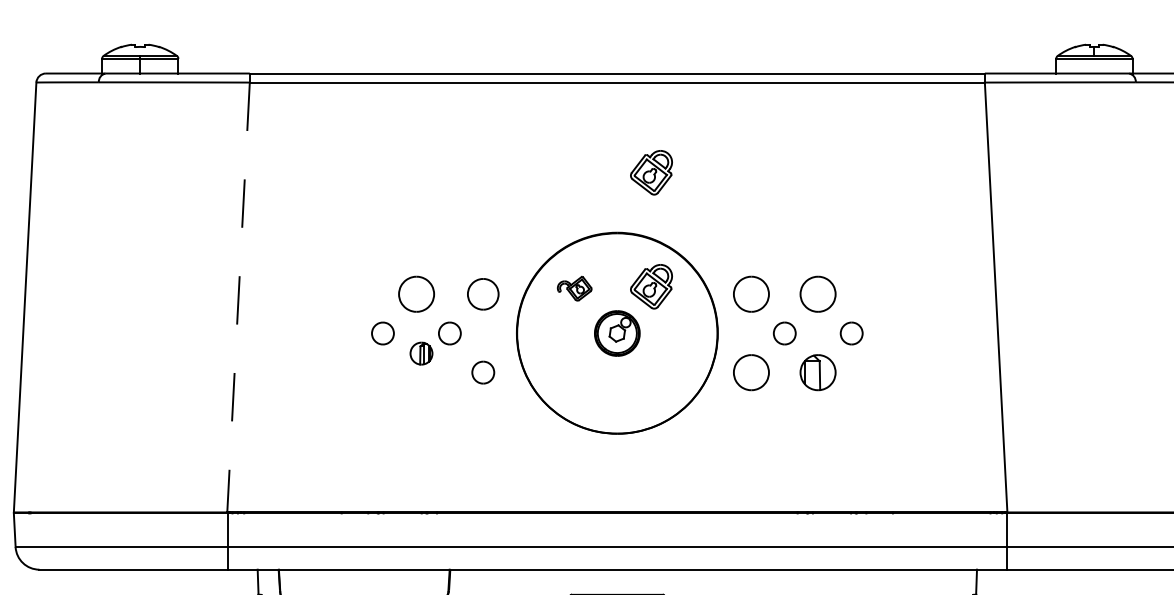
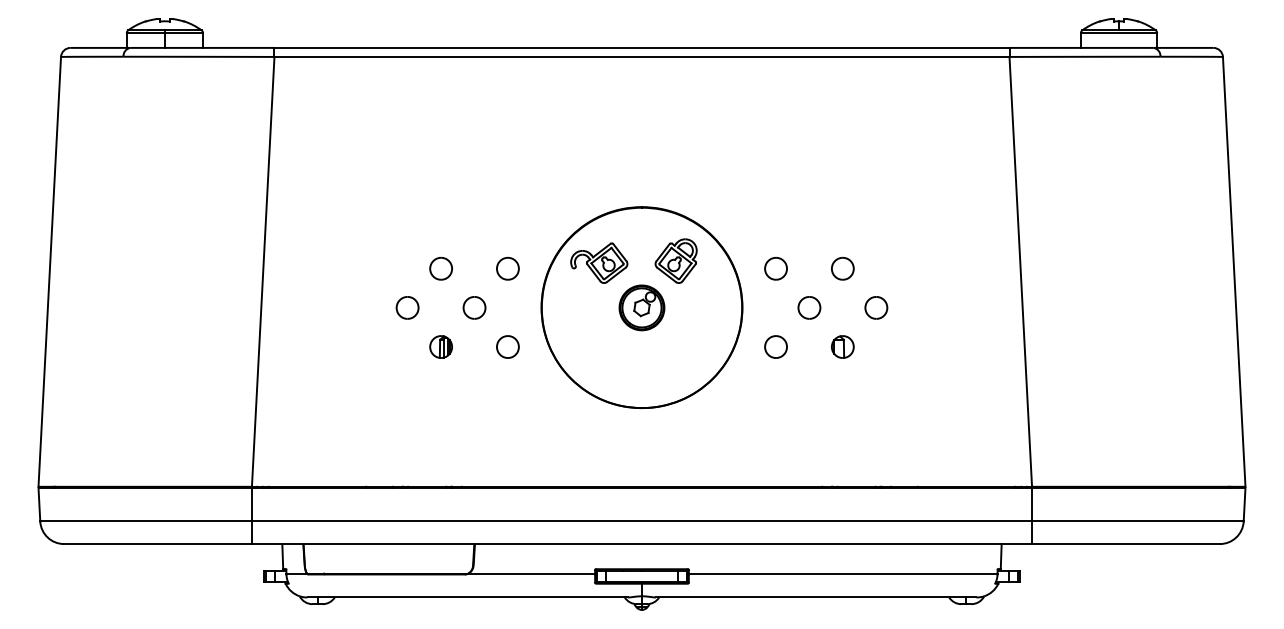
part: (650, 172) -> (675, 146), removed
part: (574, 288) -> (599, 262), size x1.67
part: (415, 294) -> (440, 268), size x0.62
part: (482, 294) -> (507, 268), size x0.71
part: (750, 294) -> (775, 268), size x0.62
part: (817, 294) -> (842, 268), size x0.62
line: (238, 298) -> (263, 272), dashed -> solid
part: (420, 353) -> (440, 346), moved
part: (750, 372) -> (775, 346), size x0.62
part: (817, 372) -> (842, 346), size x0.62

